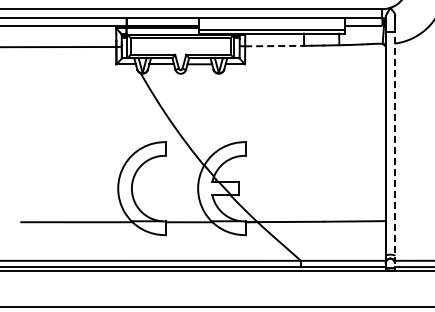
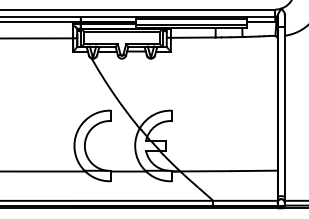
line: (271, 21) -> (190, 18), added
line: (275, 46) -> (193, 37), dashed -> solid
line: (394, 142) -> (284, 110), dashed -> solid

